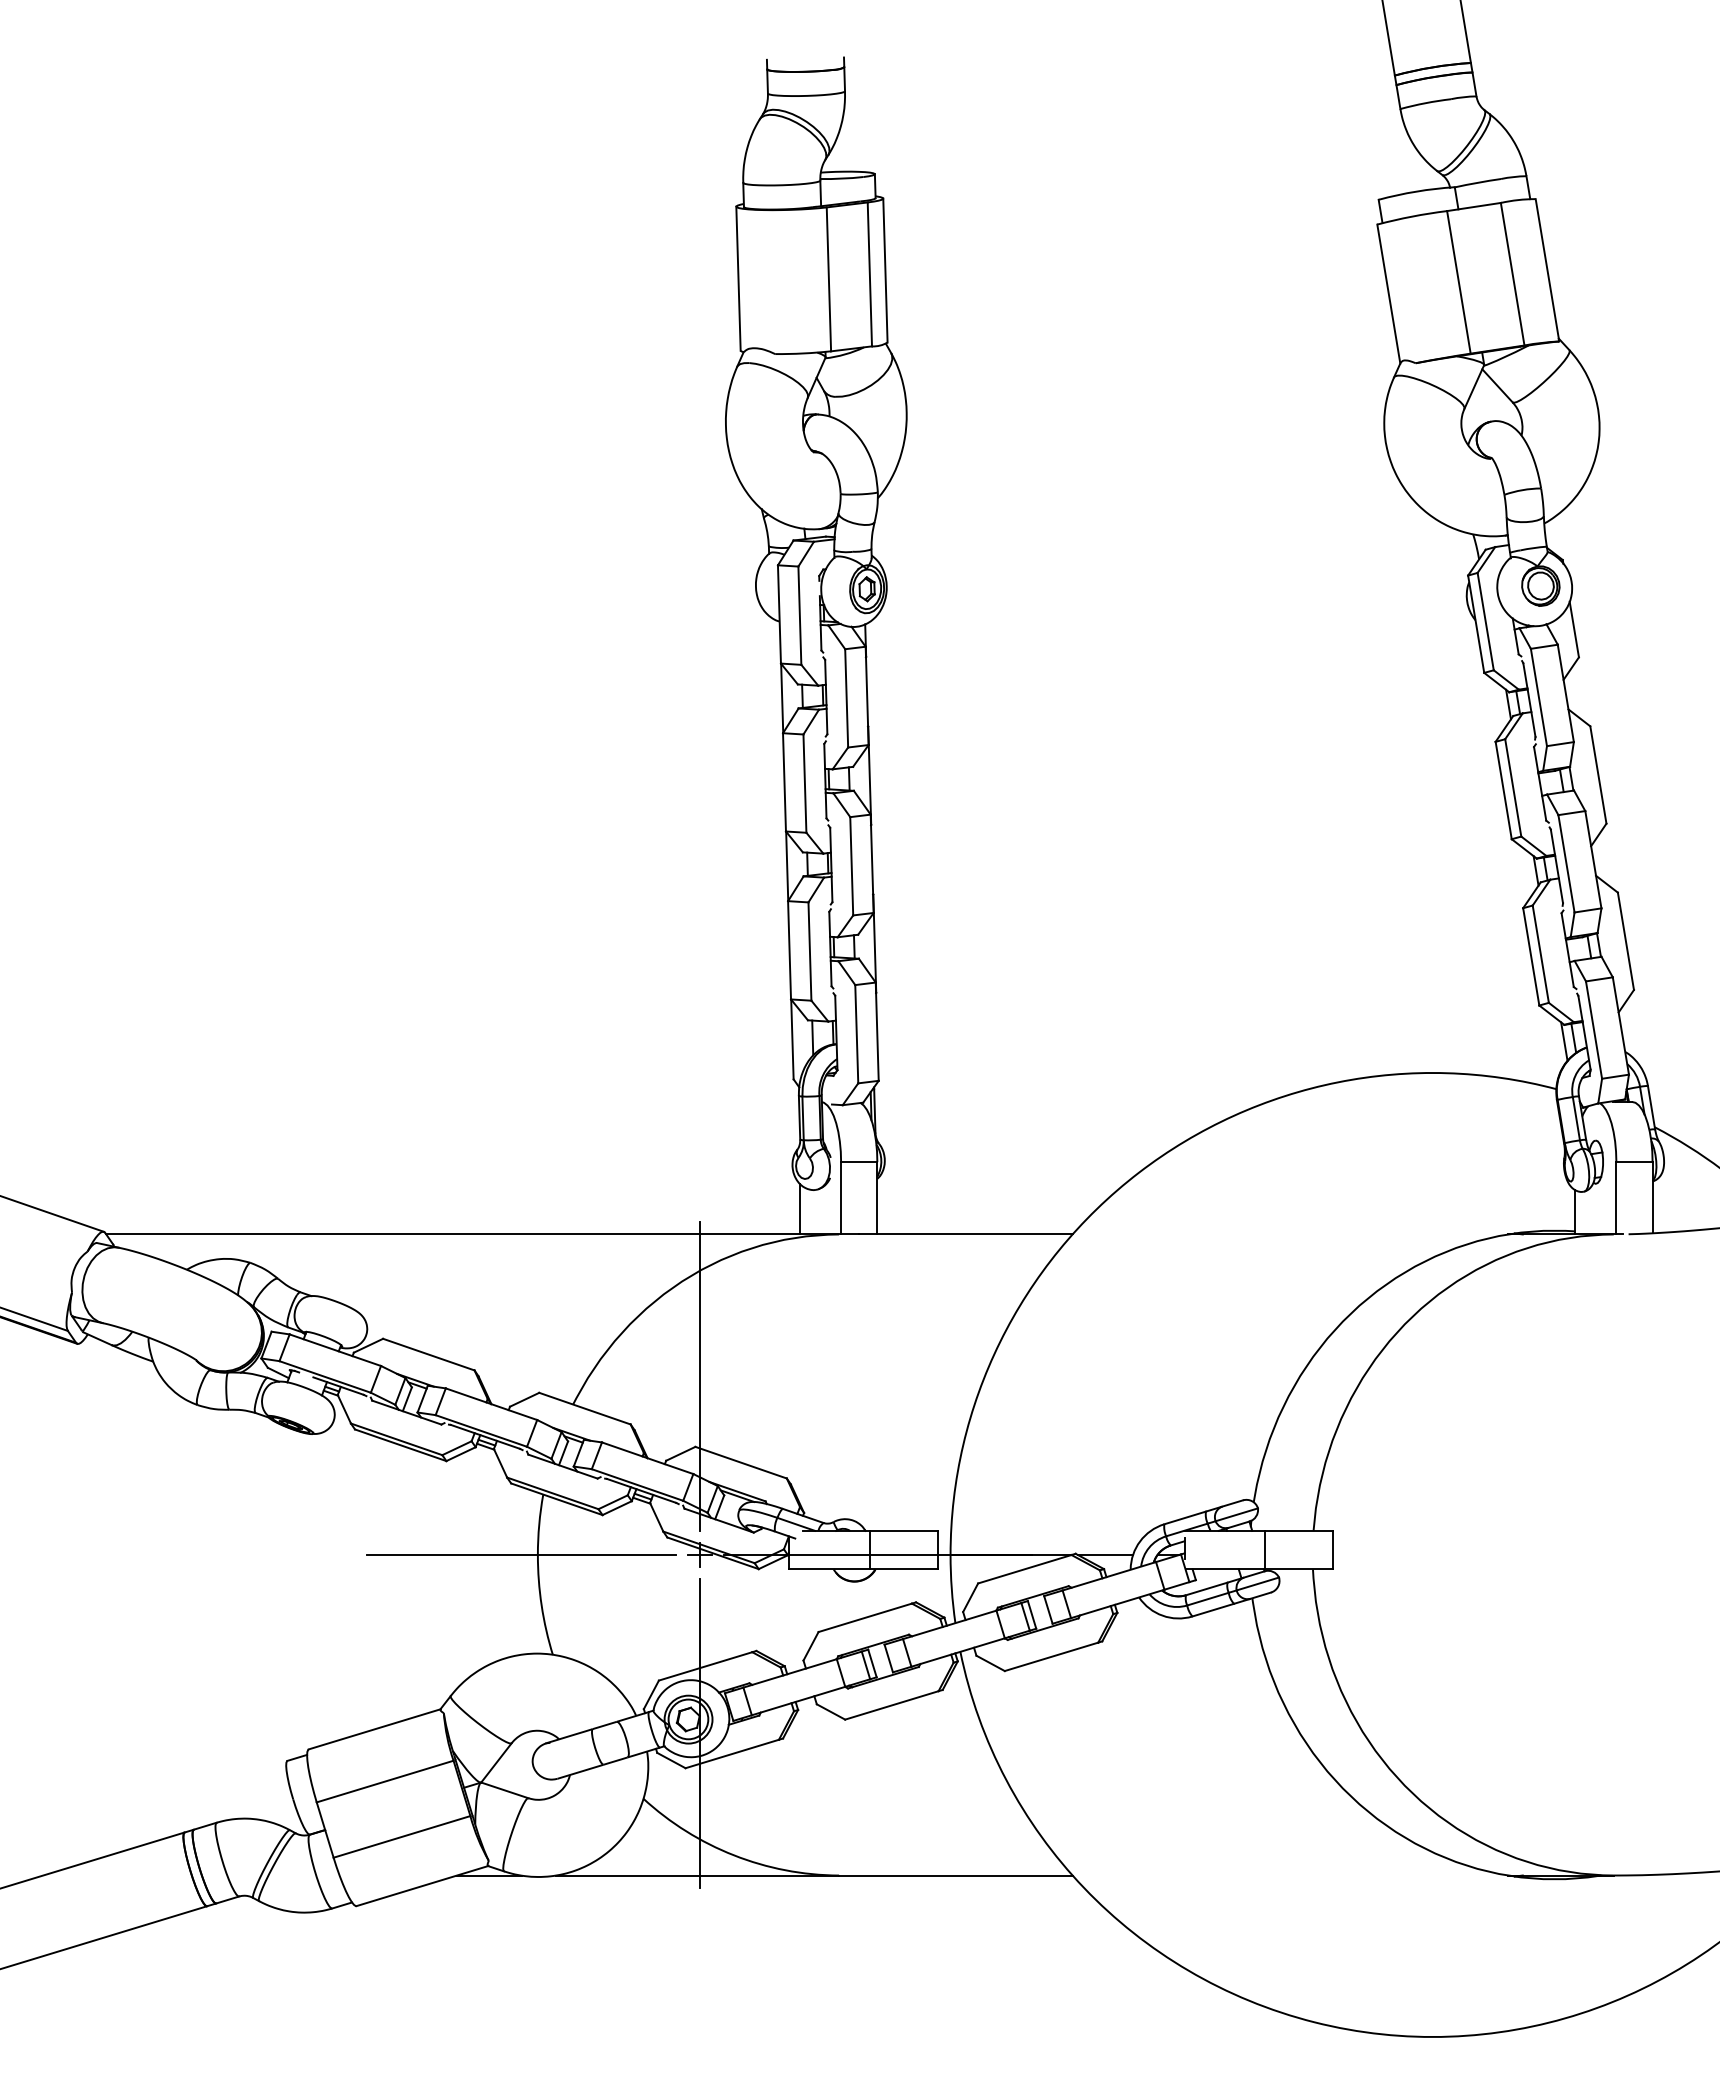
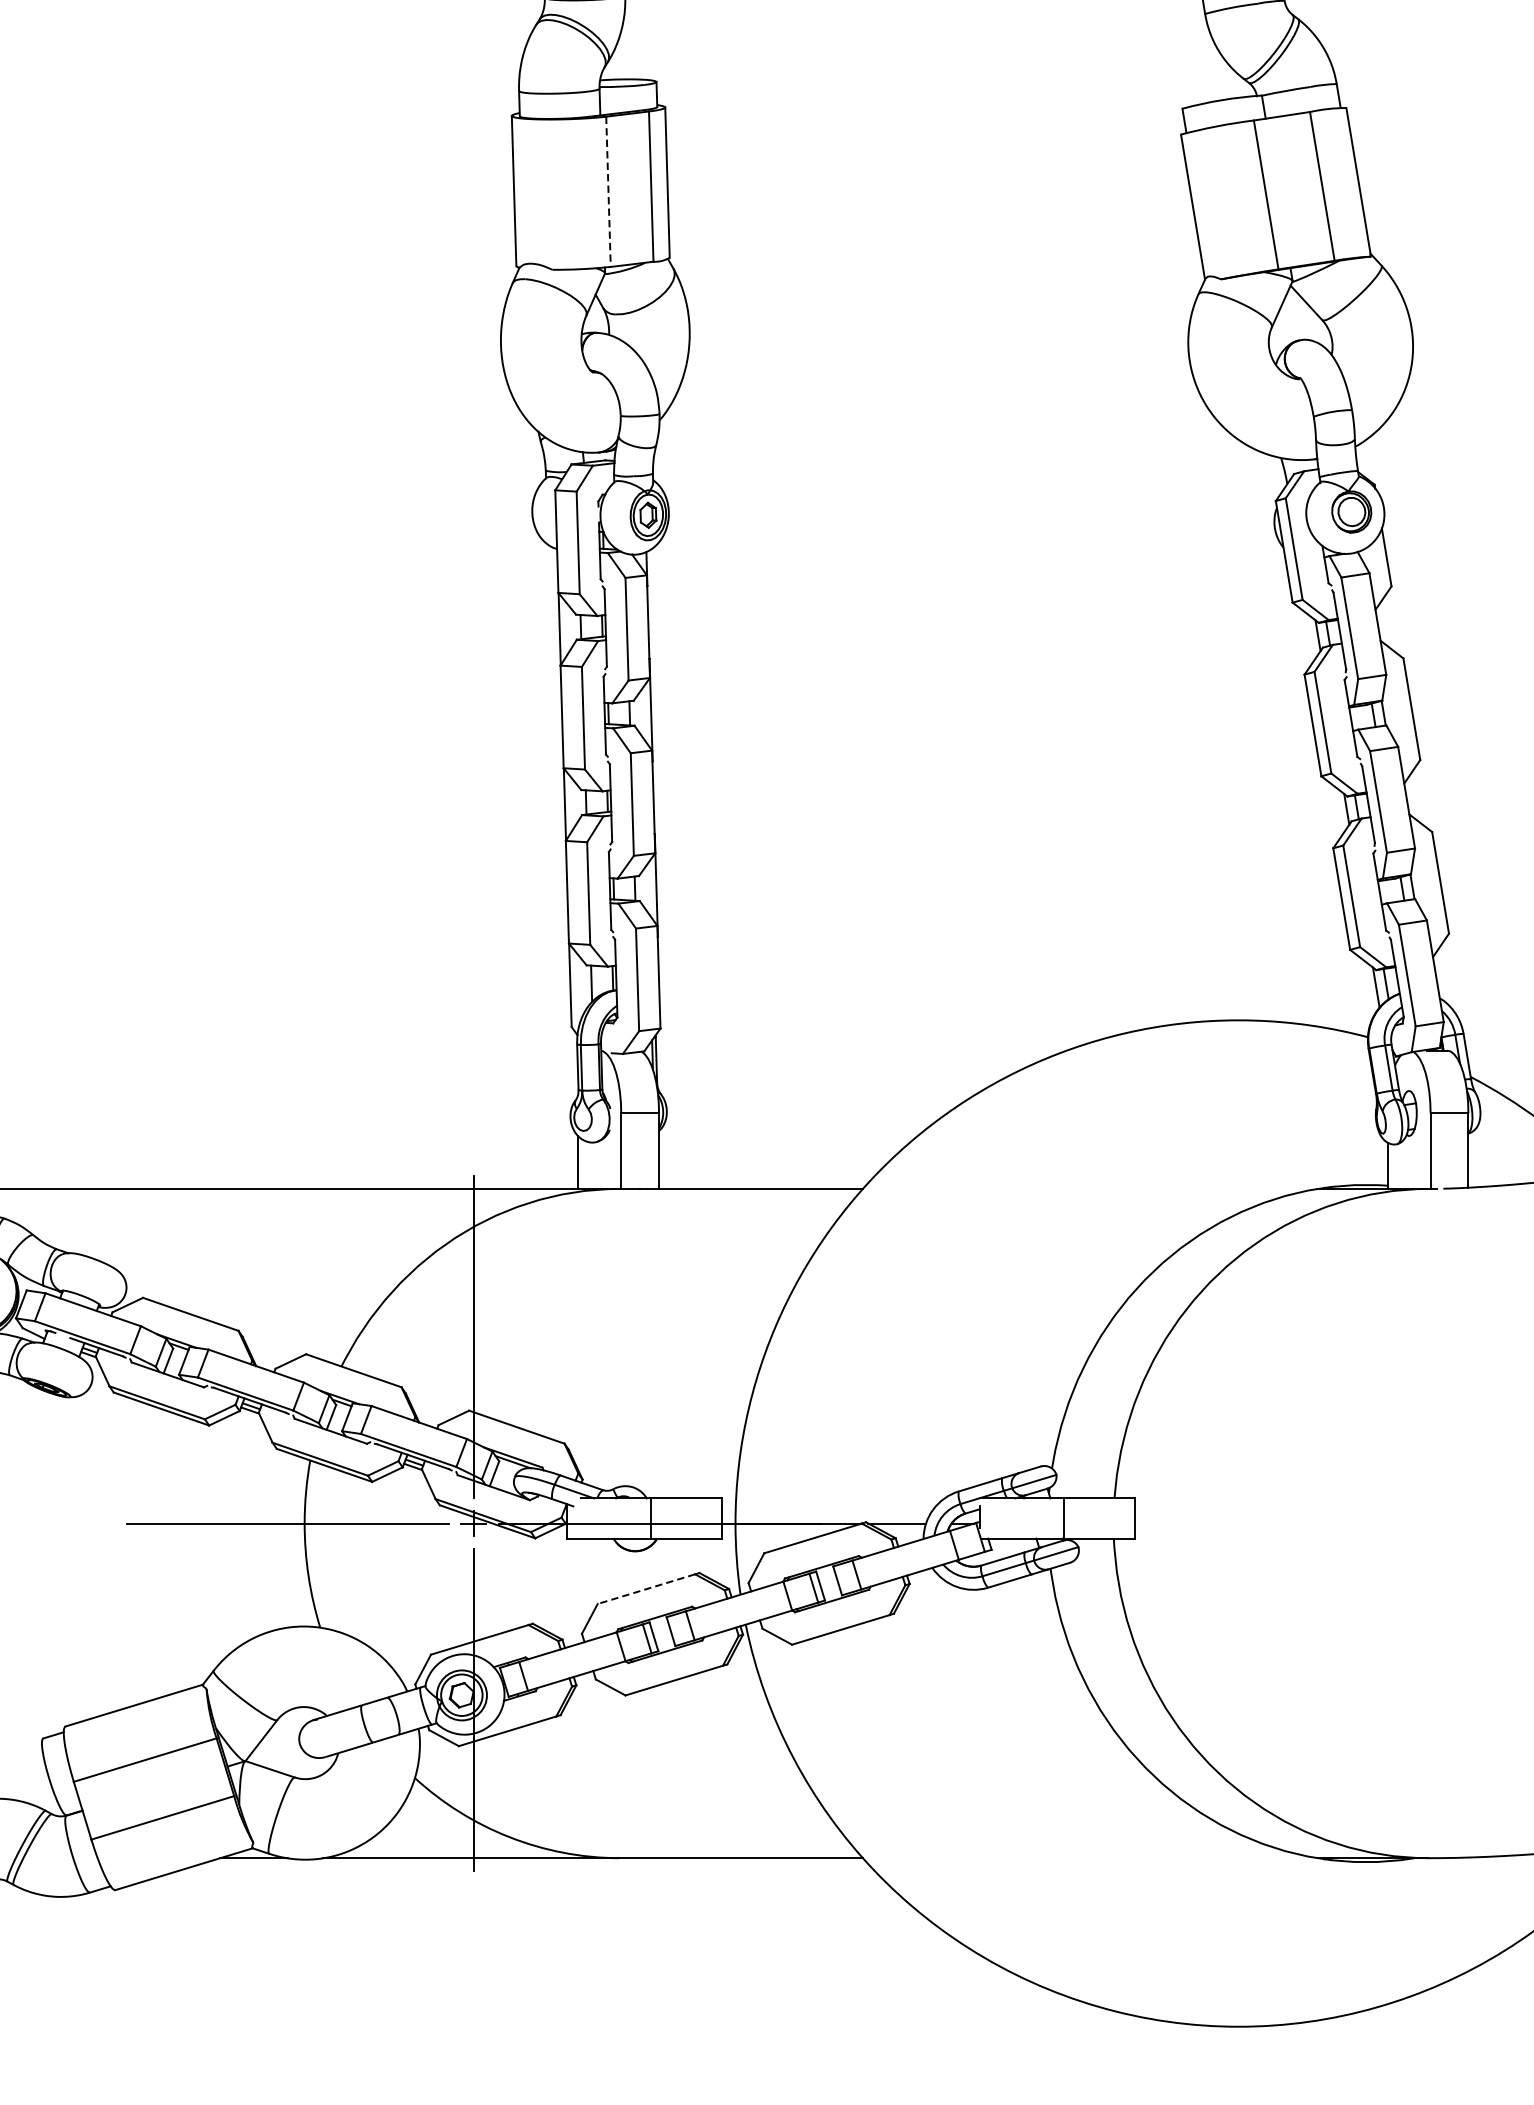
line: (828, 279) -> (608, 191), solid -> dashed
line: (865, 1617) -> (646, 1588), solid -> dashed

